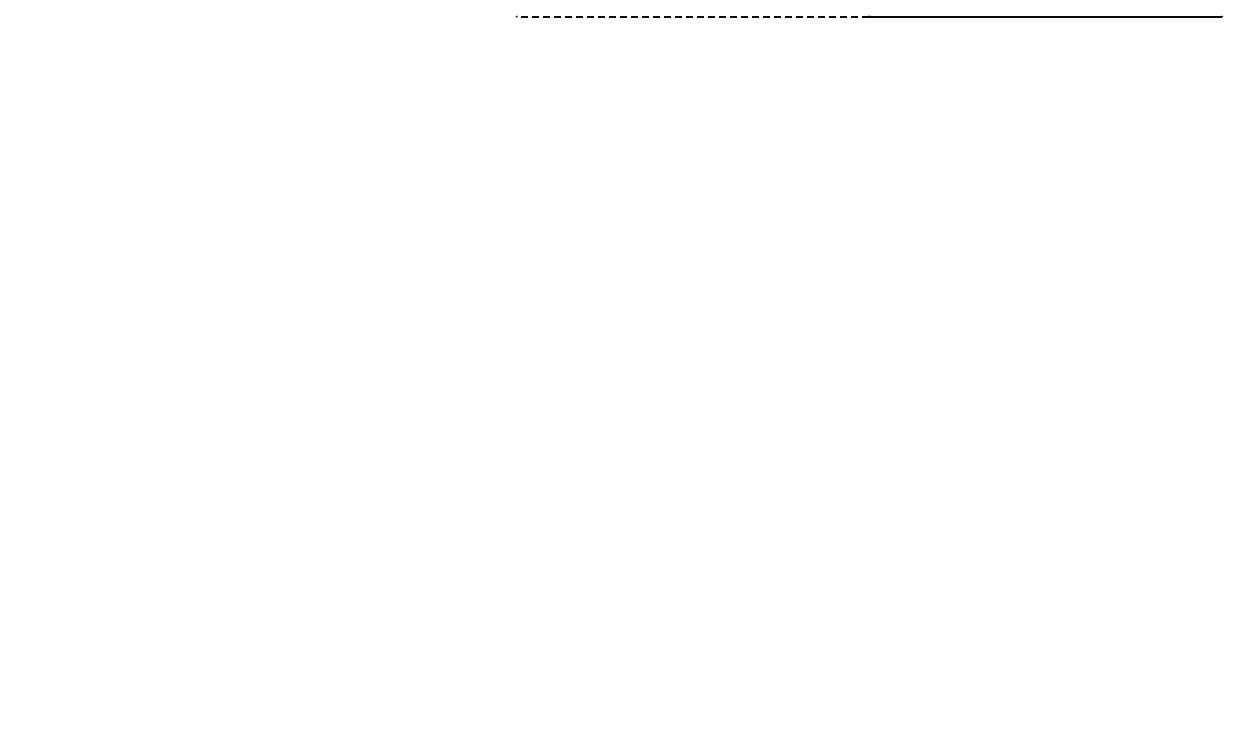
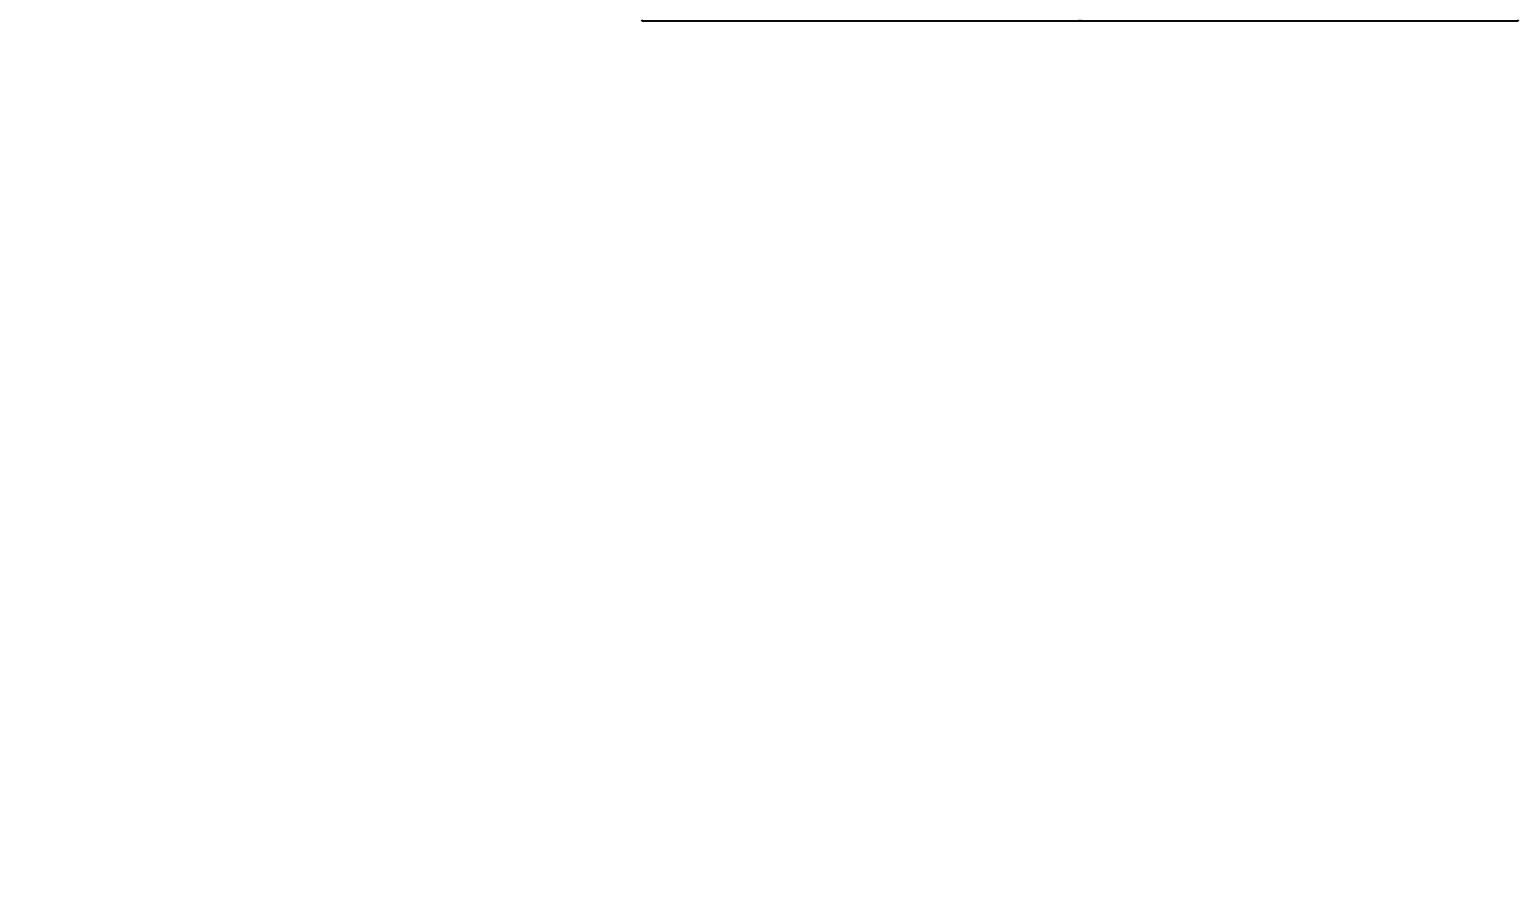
line: (693, 16) -> (861, 20), dashed -> solid

